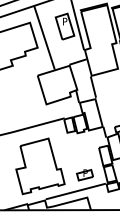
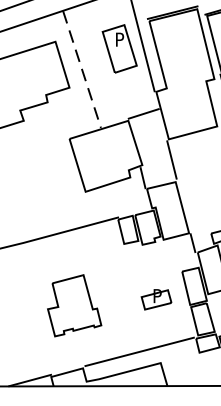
line: (44, 38) -> (82, 70), solid -> dashed
part: (40, 166) -> (74, 305), size x0.6
part: (84, 175) -> (155, 300), moved

